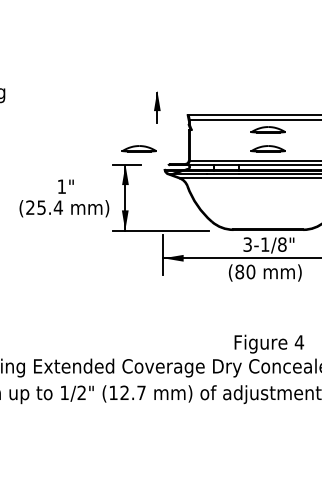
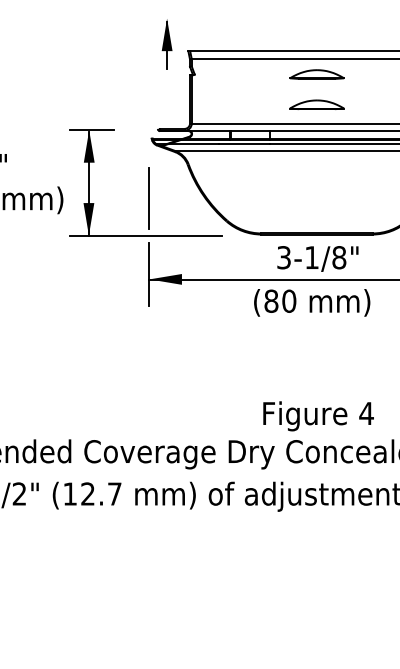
part: (157, 107) -> (167, 45), moved
part: (138, 148) -> (109, 104), removed
line: (163, 207) -> (149, 198), added

